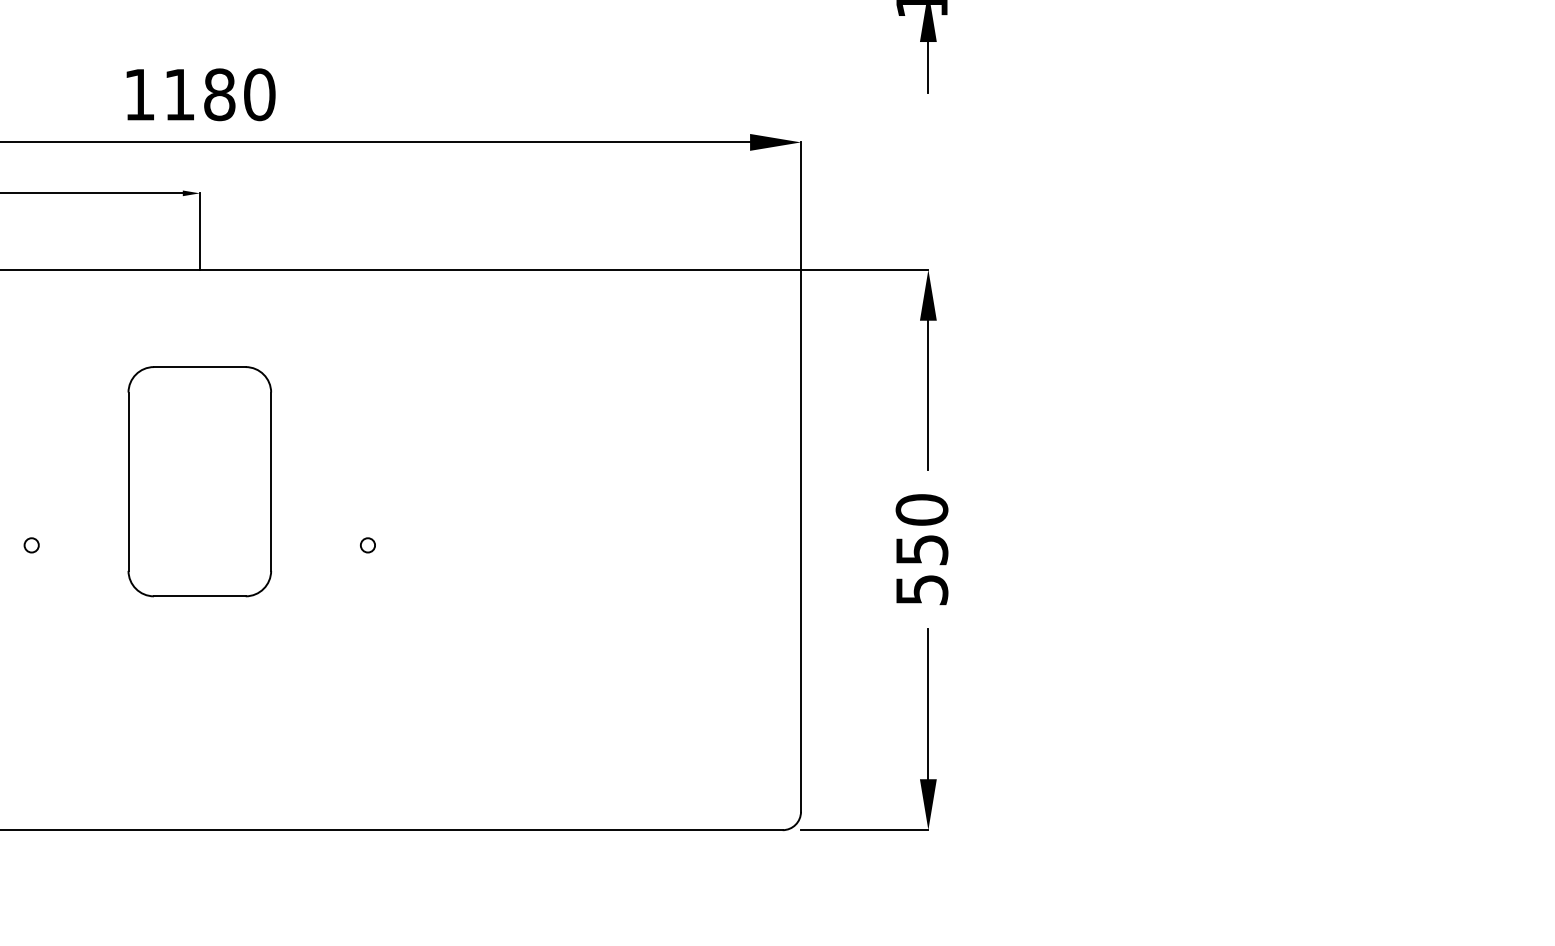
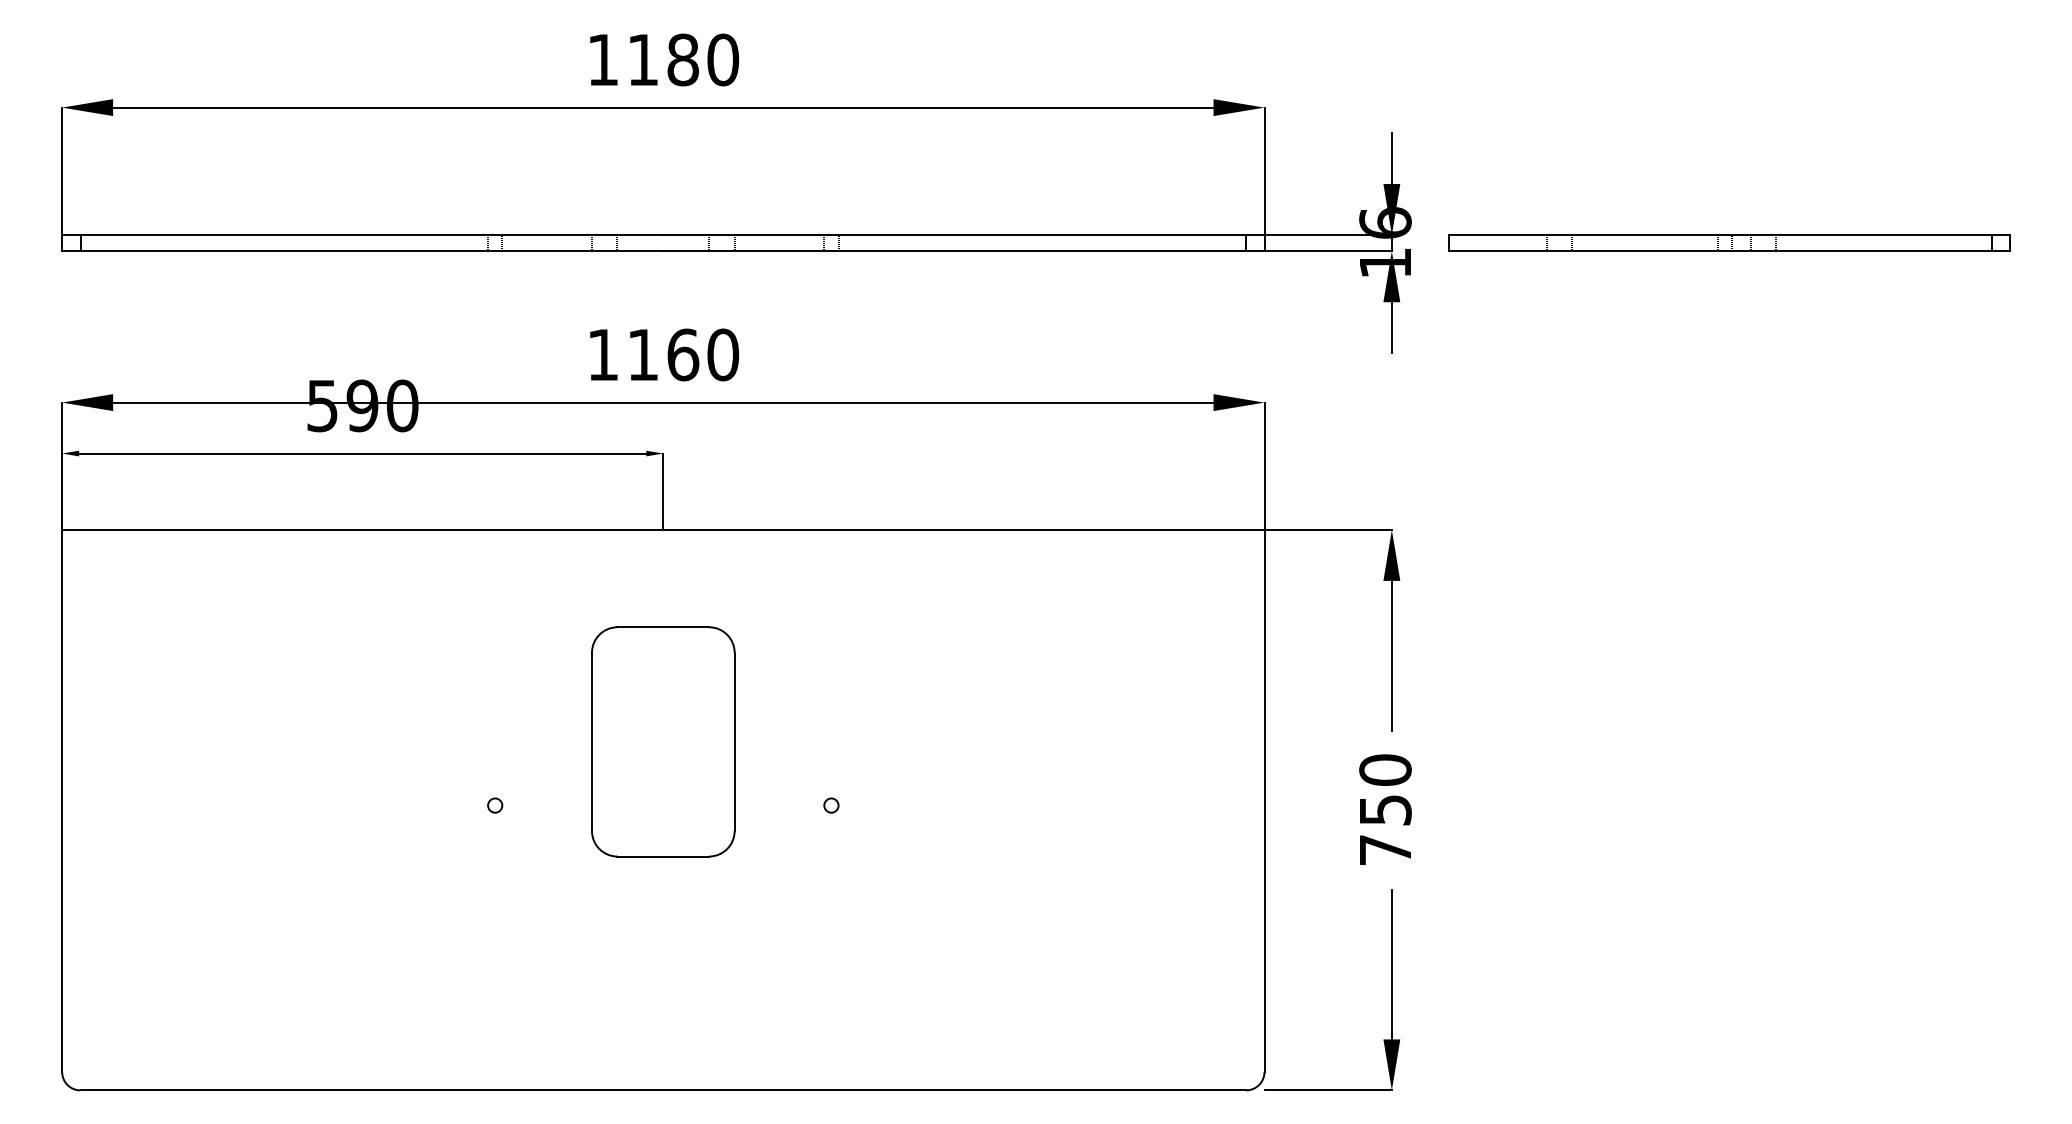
text: (220, 94) -> (683, 354), 1180 -> 1160
text: (922, 590) -> (1385, 850), 550 -> 750

